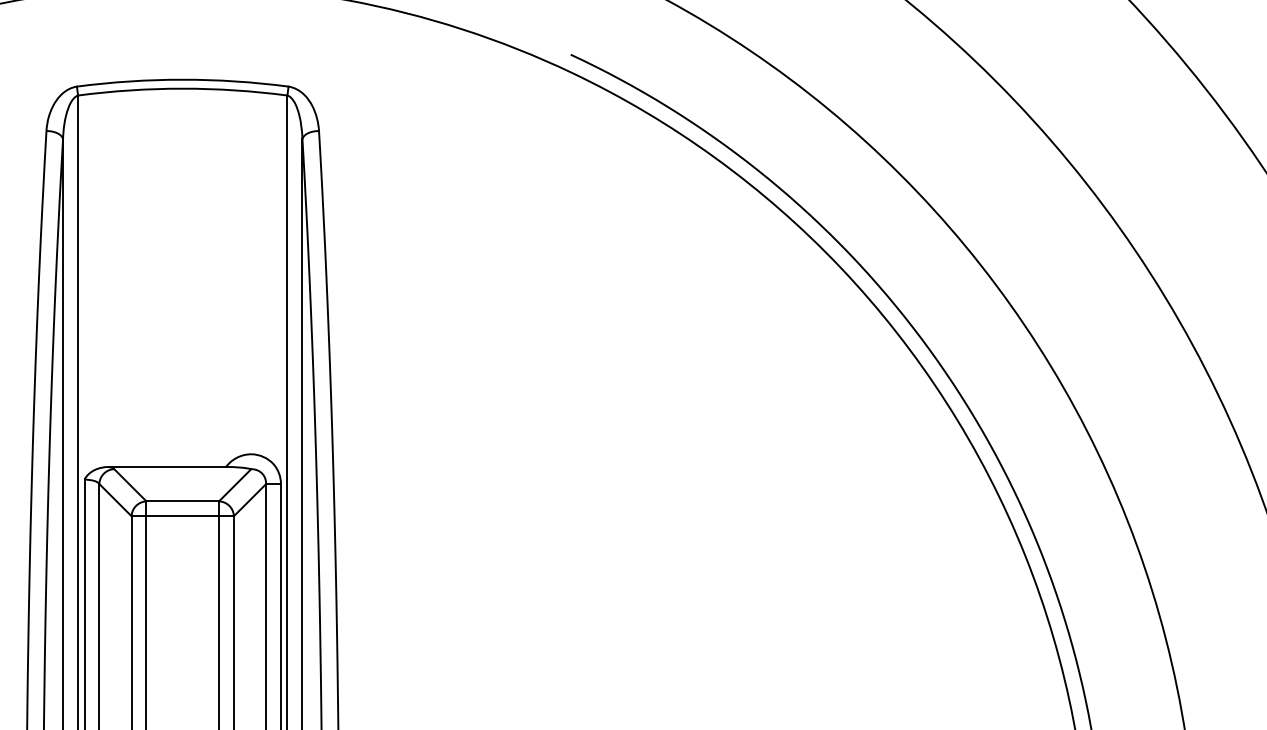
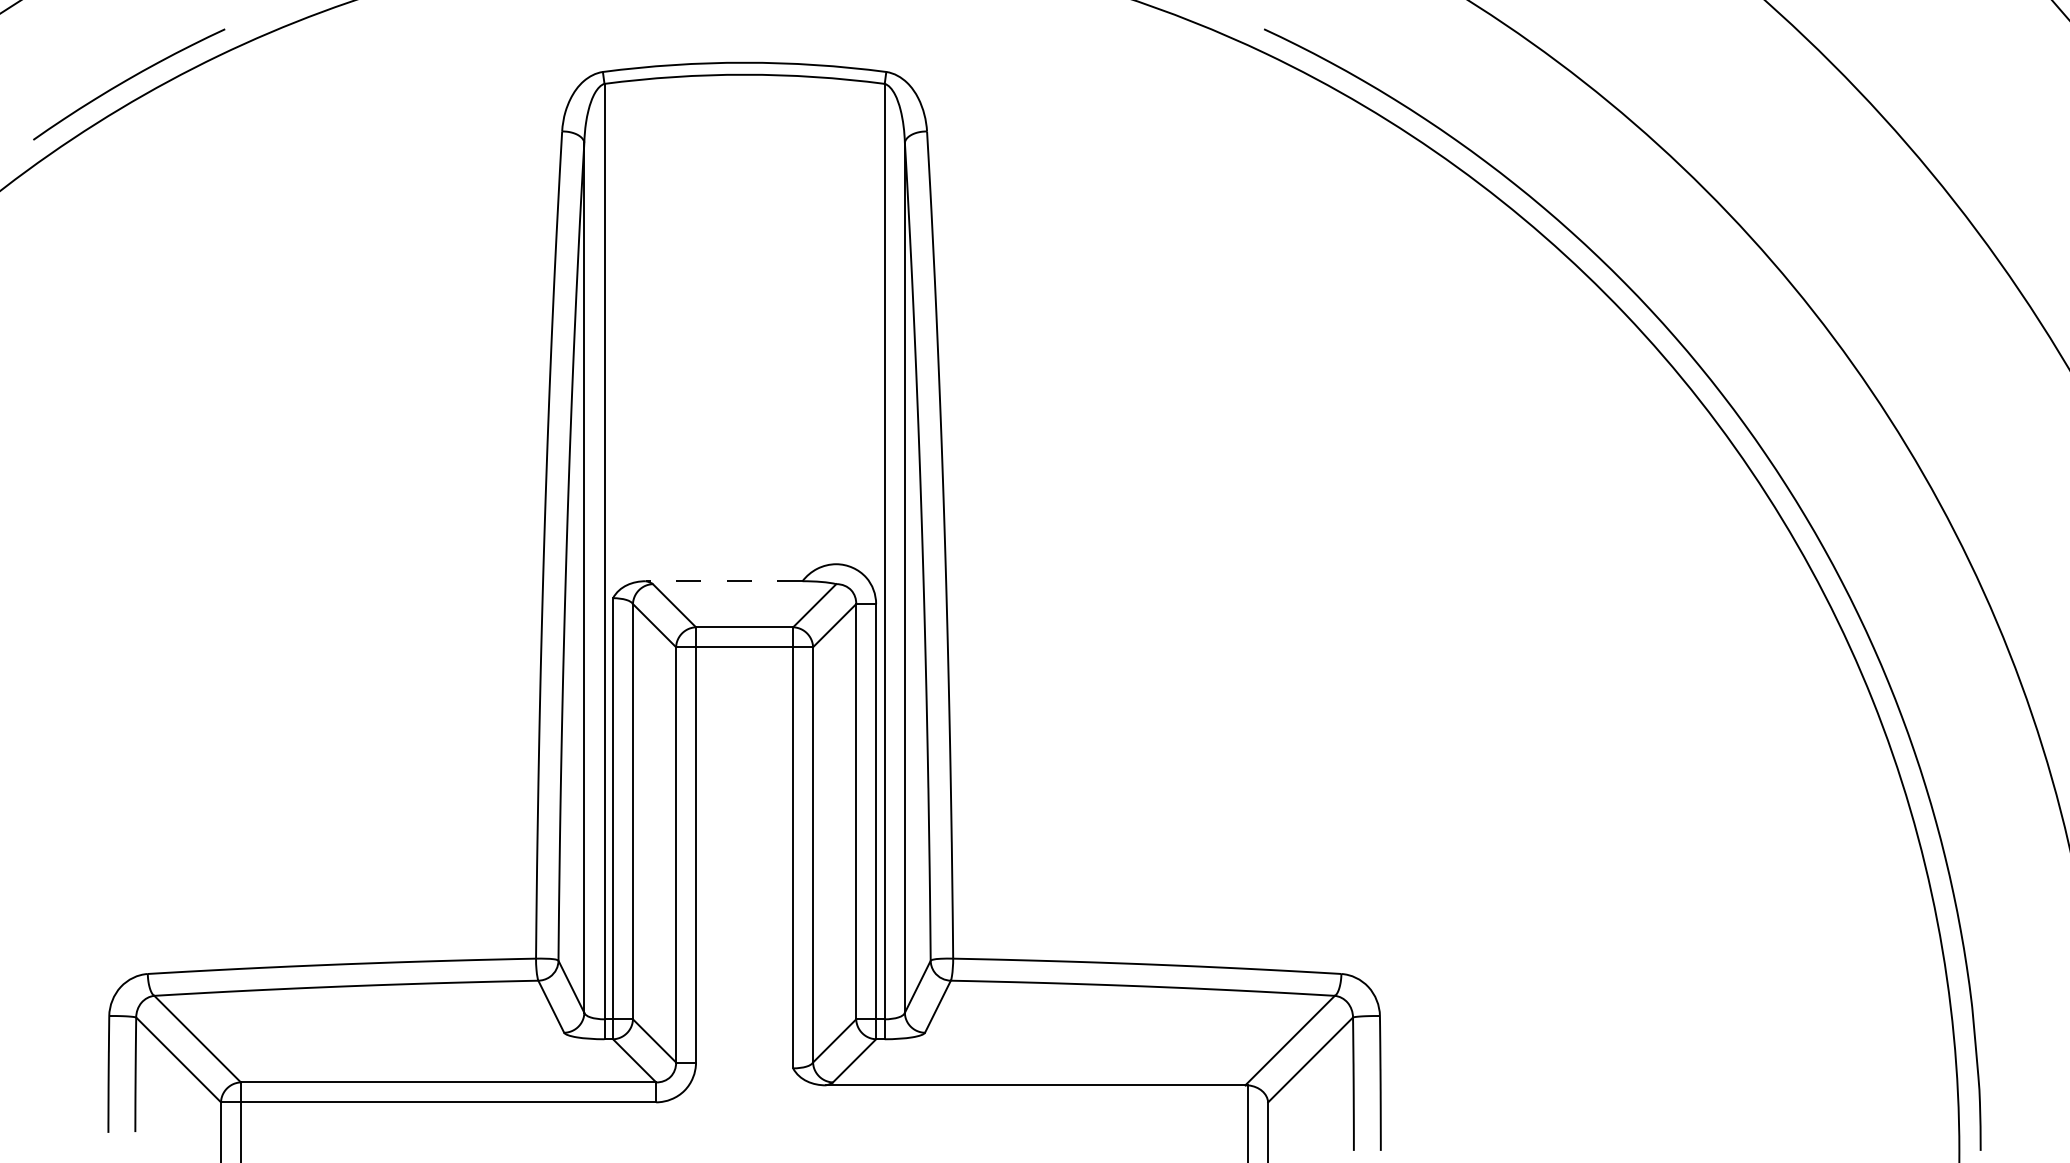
line: (166, 467) -> (723, 581), solid -> dashed

